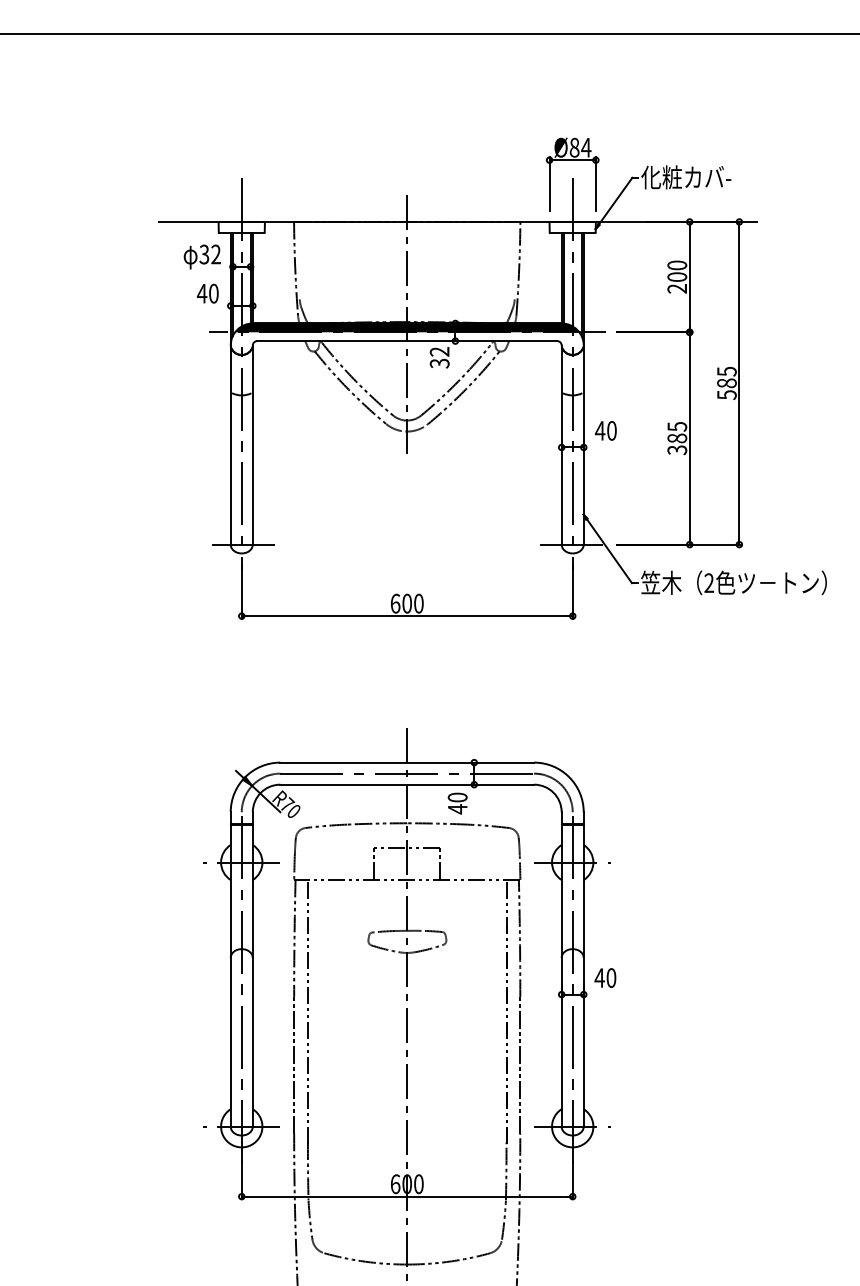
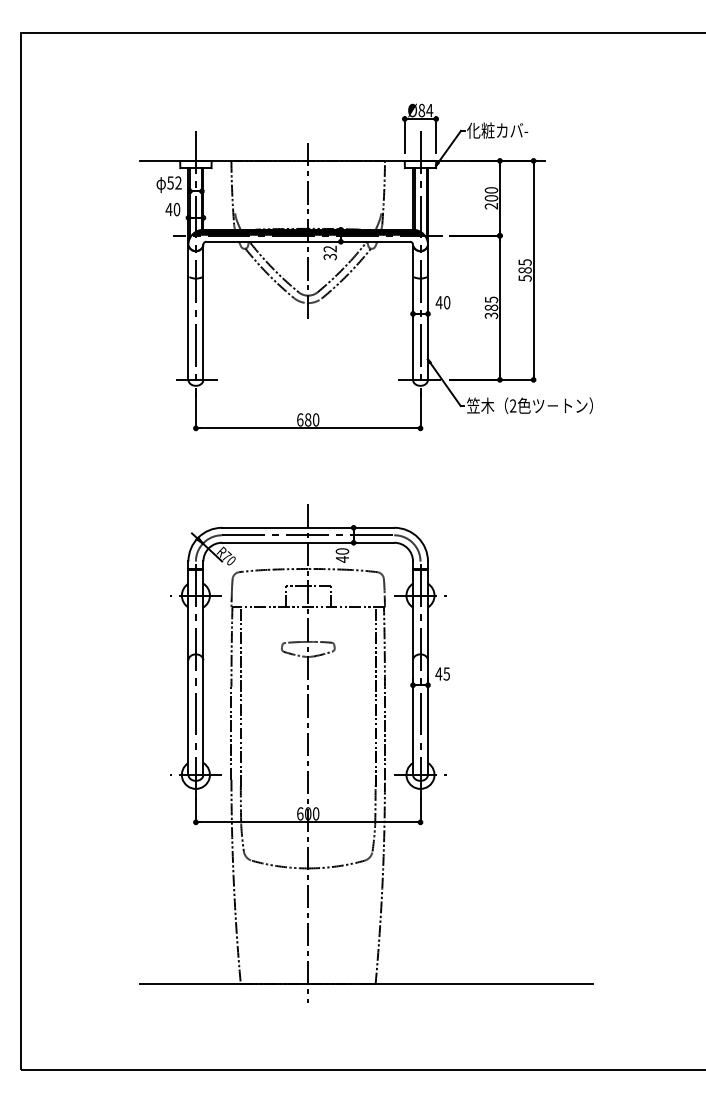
text: (204, 253) -> (170, 182), 32 -> 52
text: (407, 603) -> (308, 419), 600 -> 680
text: (611, 977) -> (446, 673), 40 -> 45

